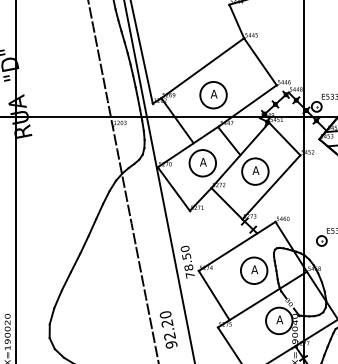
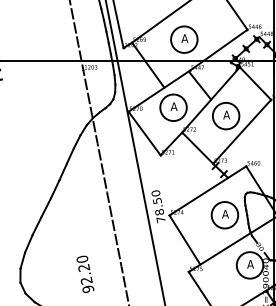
text: (168, 329) -> (85, 273), moved

